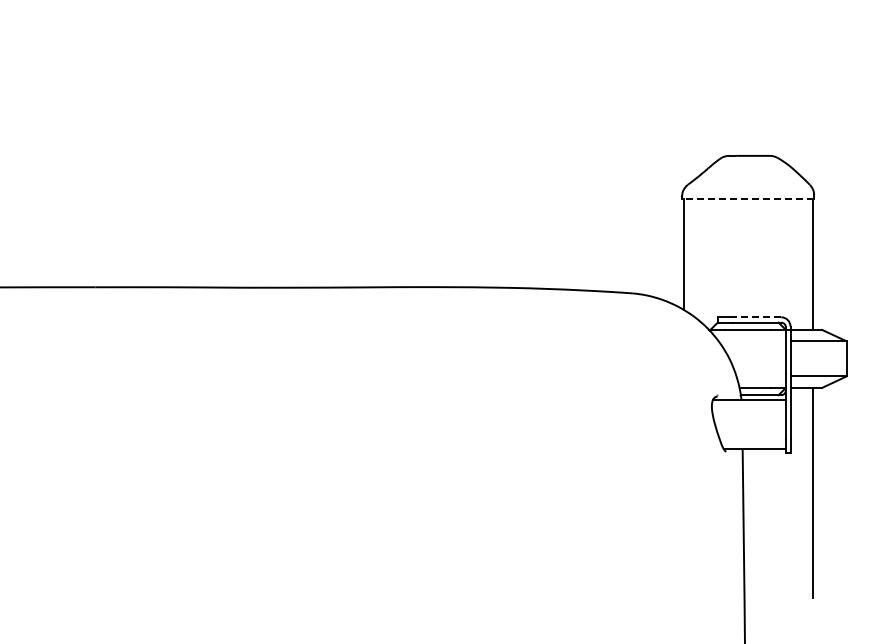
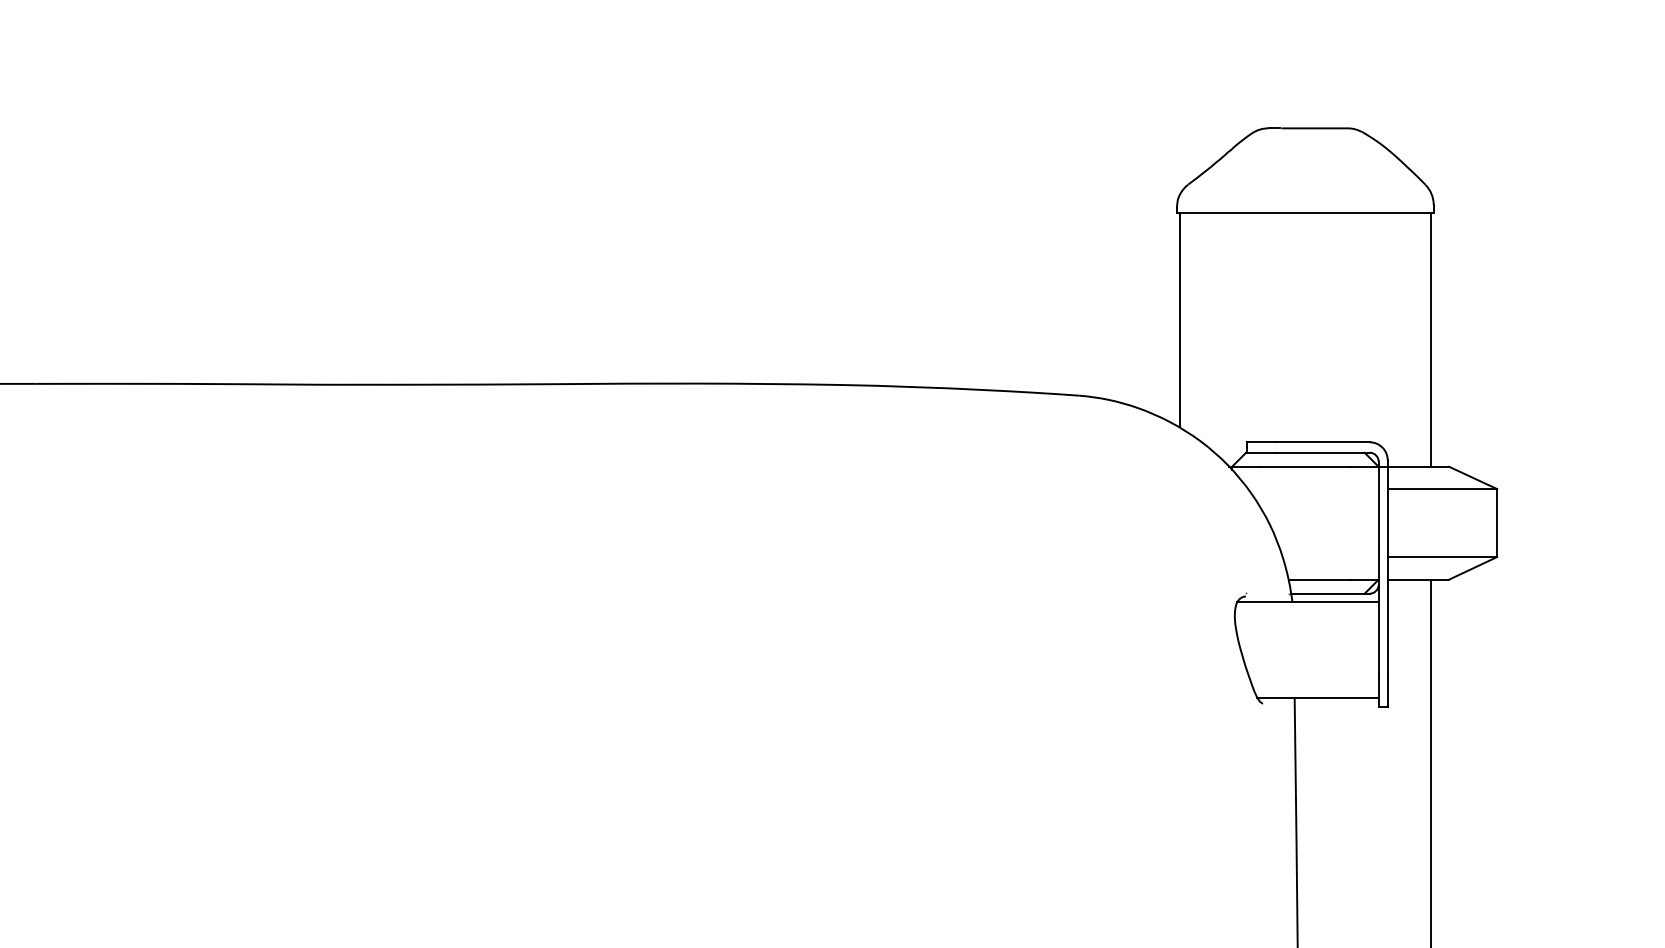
line: (748, 199) -> (1306, 213), dashed -> solid
line: (756, 317) -> (1321, 442), dashed -> solid

